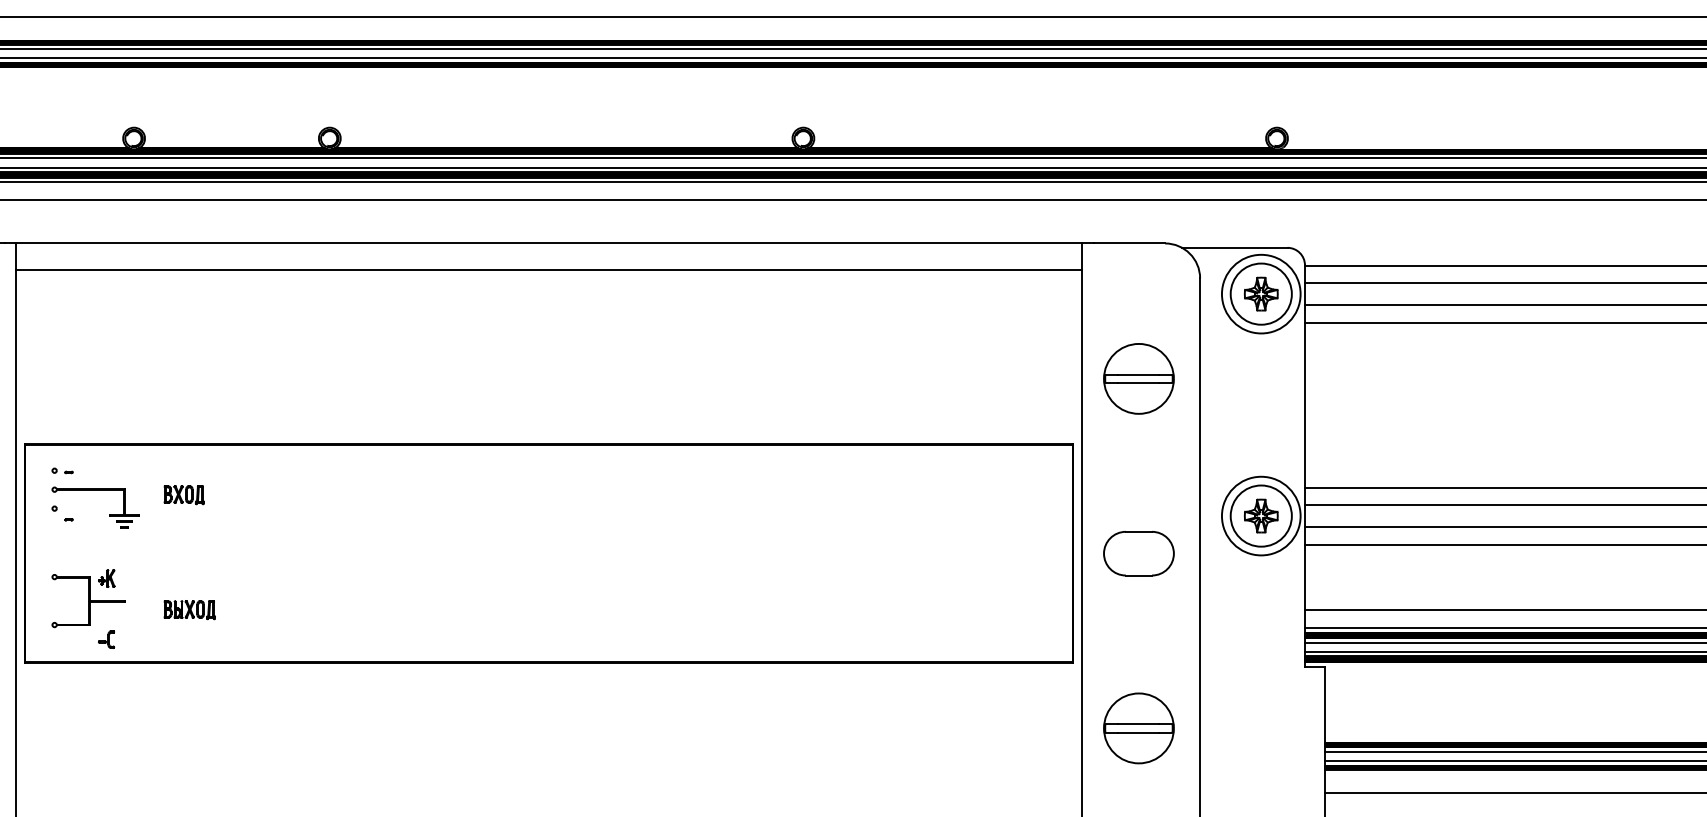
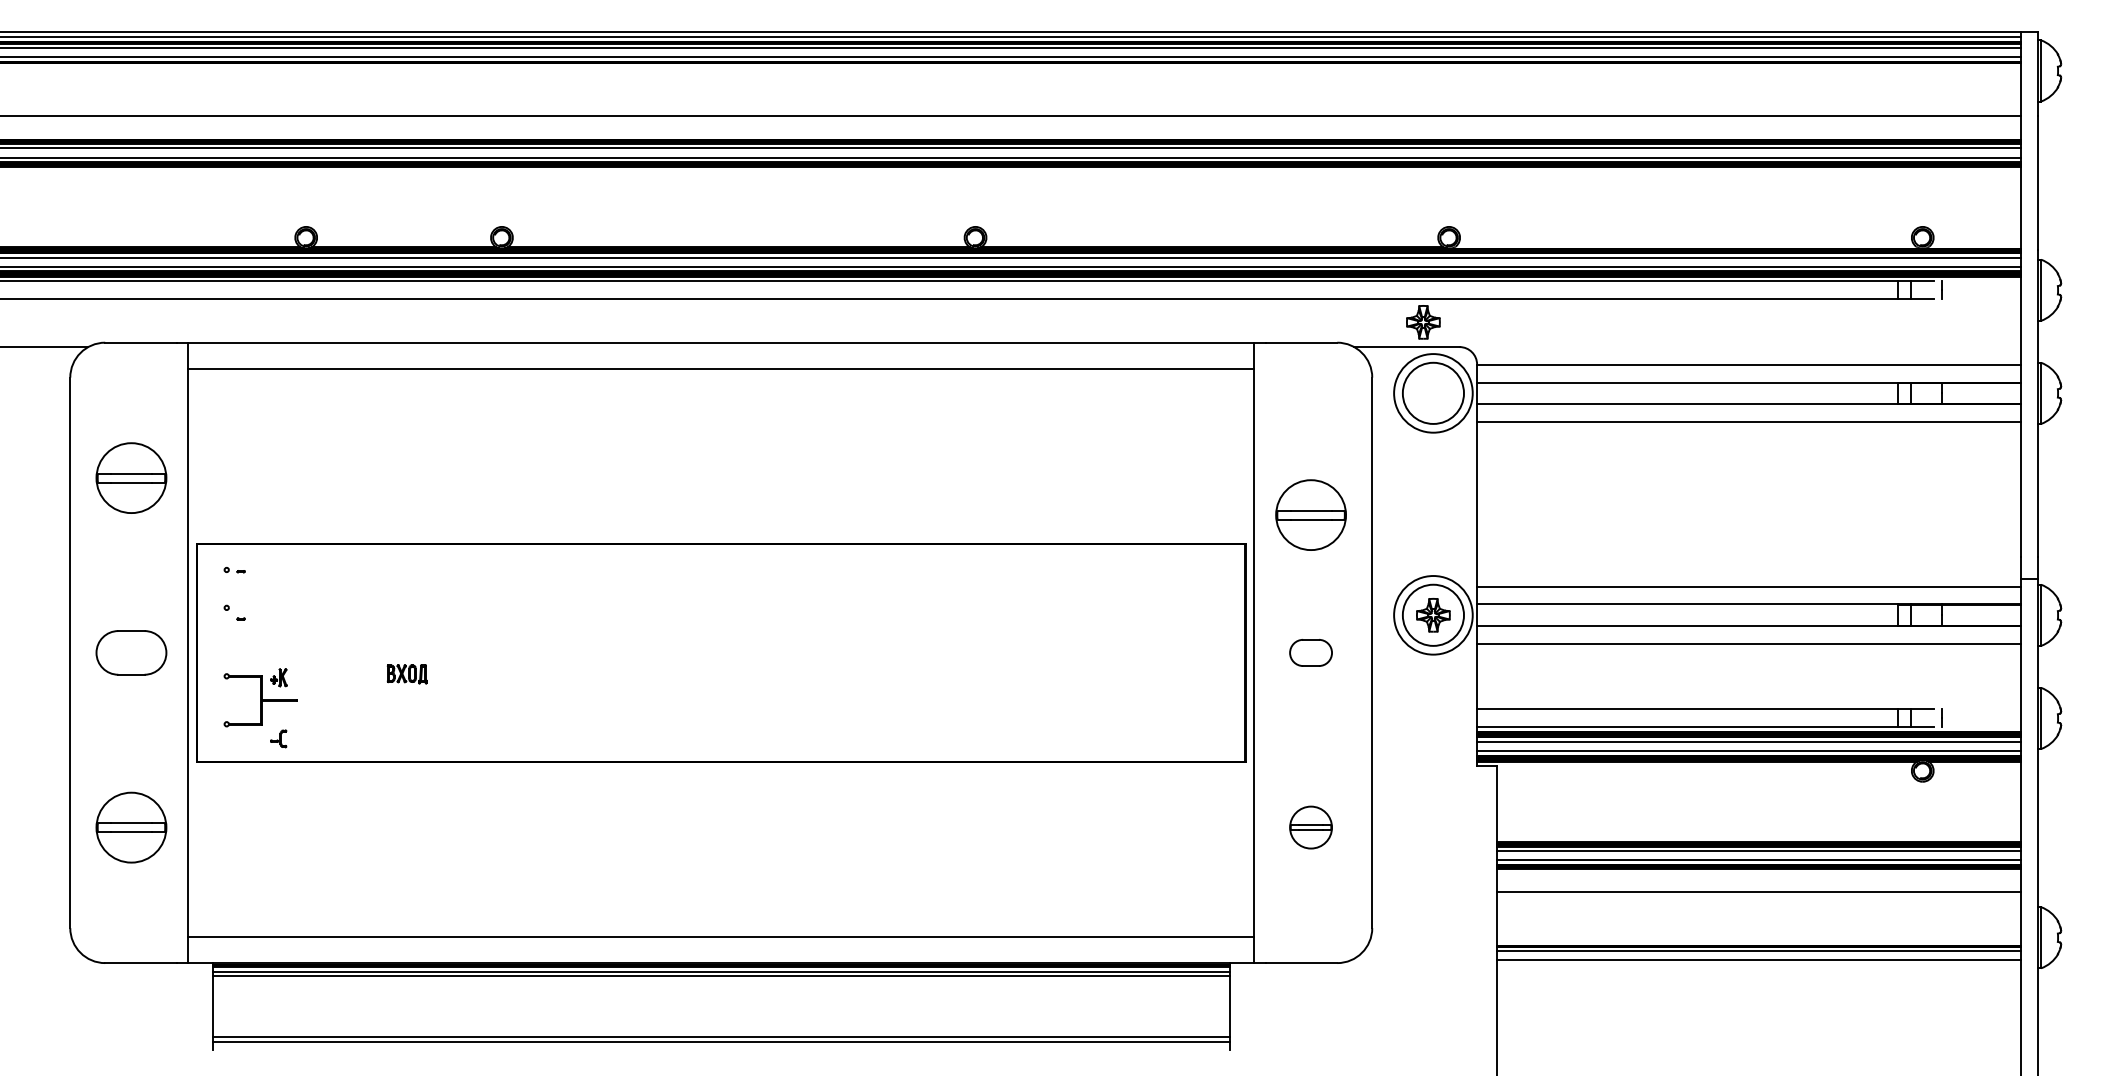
part: (1261, 294) -> (1423, 322), moved
part: (1138, 378) -> (1310, 514), moved
part: (183, 495) -> (406, 674), moved
part: (109, 515) -> (281, 614), removed
part: (1138, 553) -> (1310, 652), size x0.6
part: (189, 610) -> (361, 709), removed
part: (1138, 728) -> (1310, 827), size x0.6

